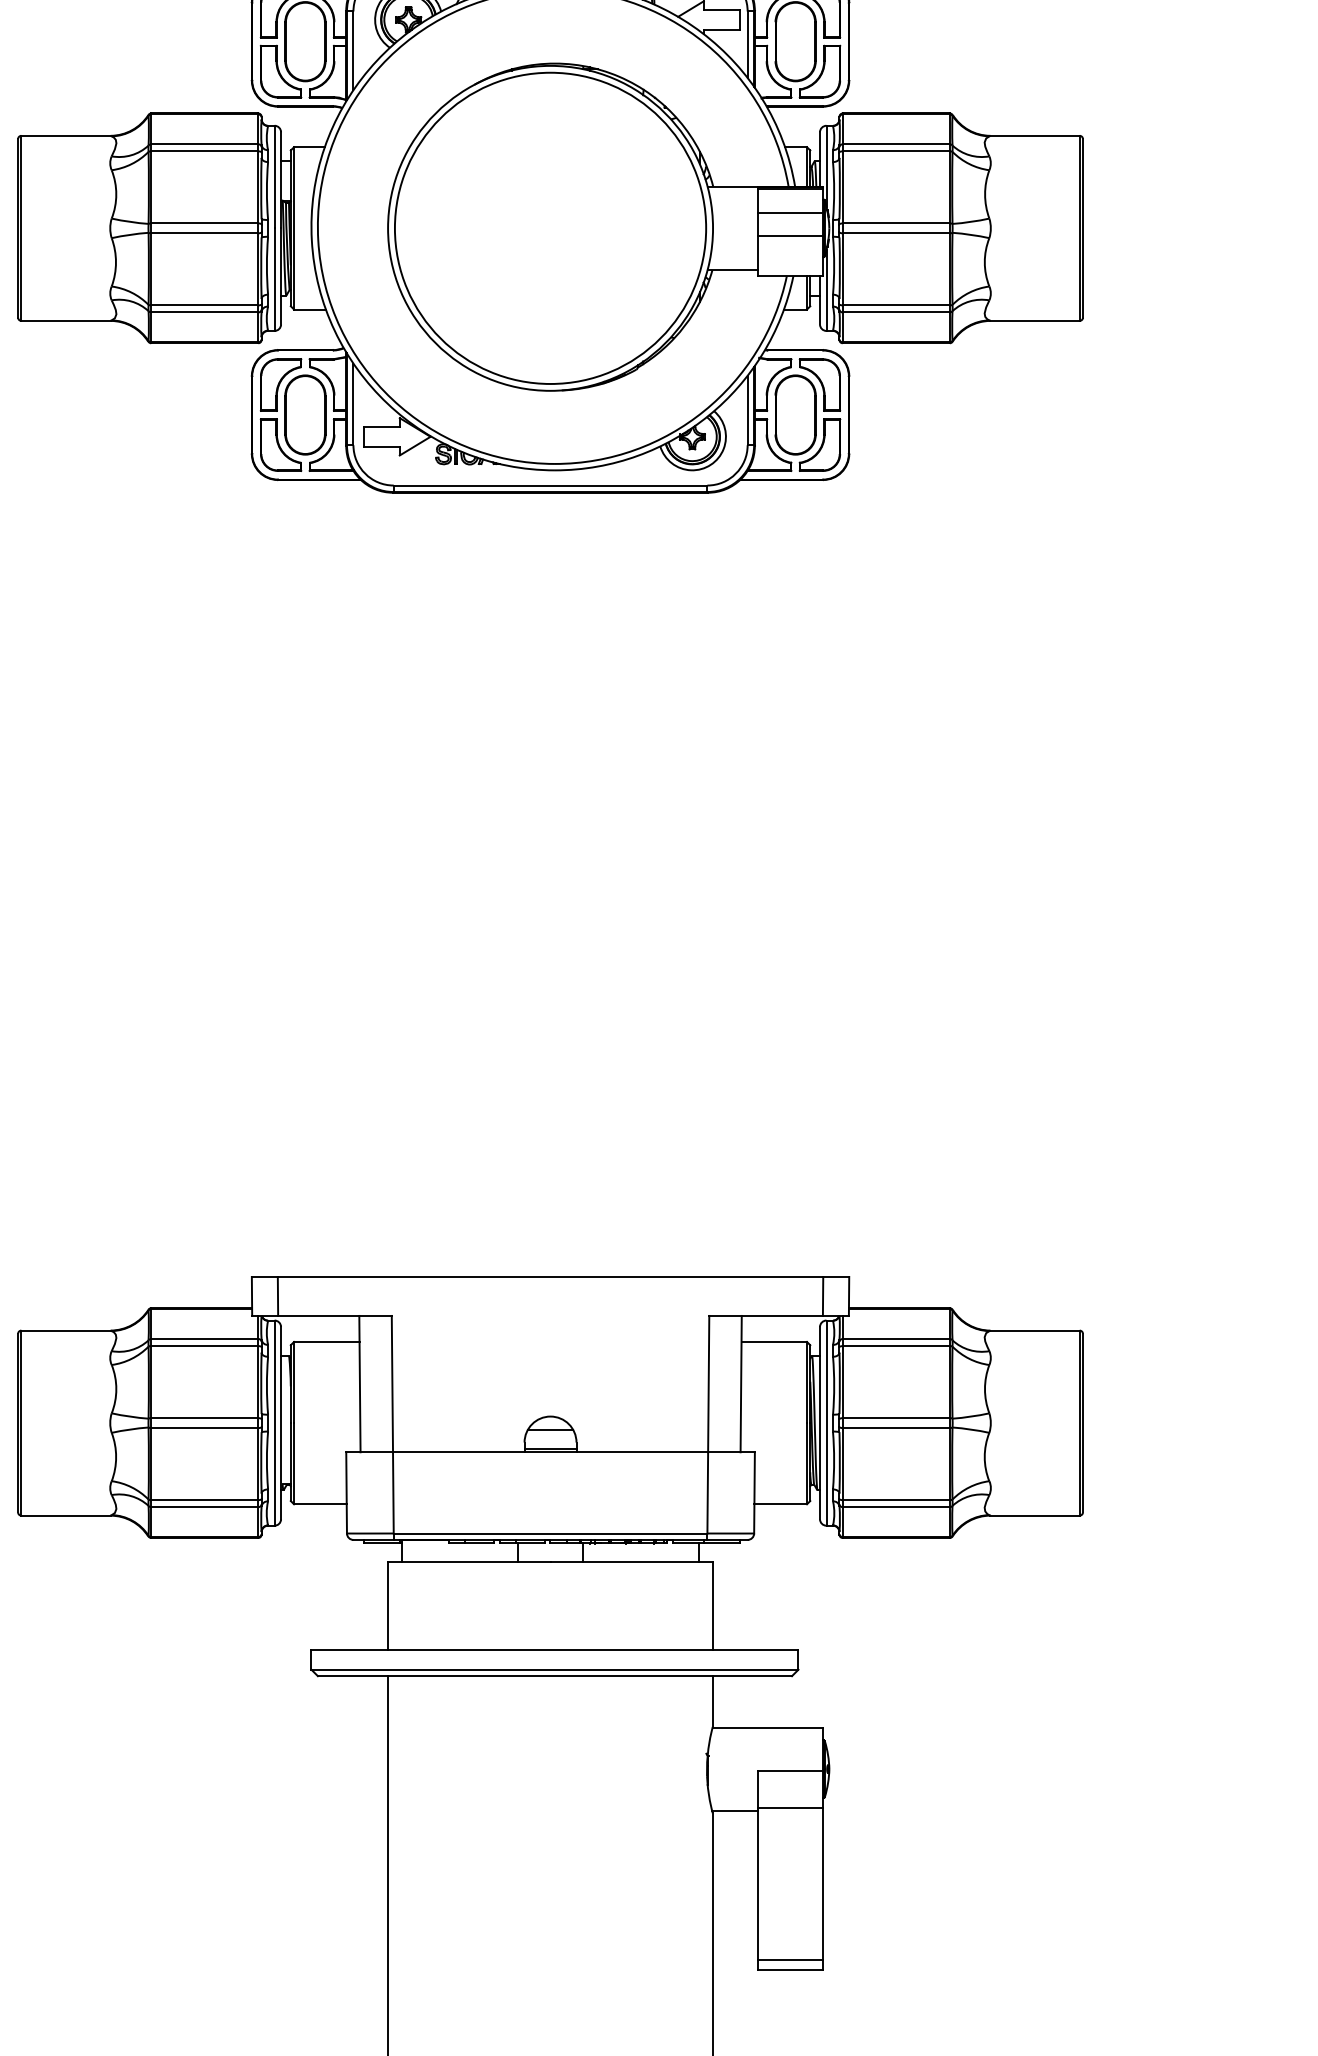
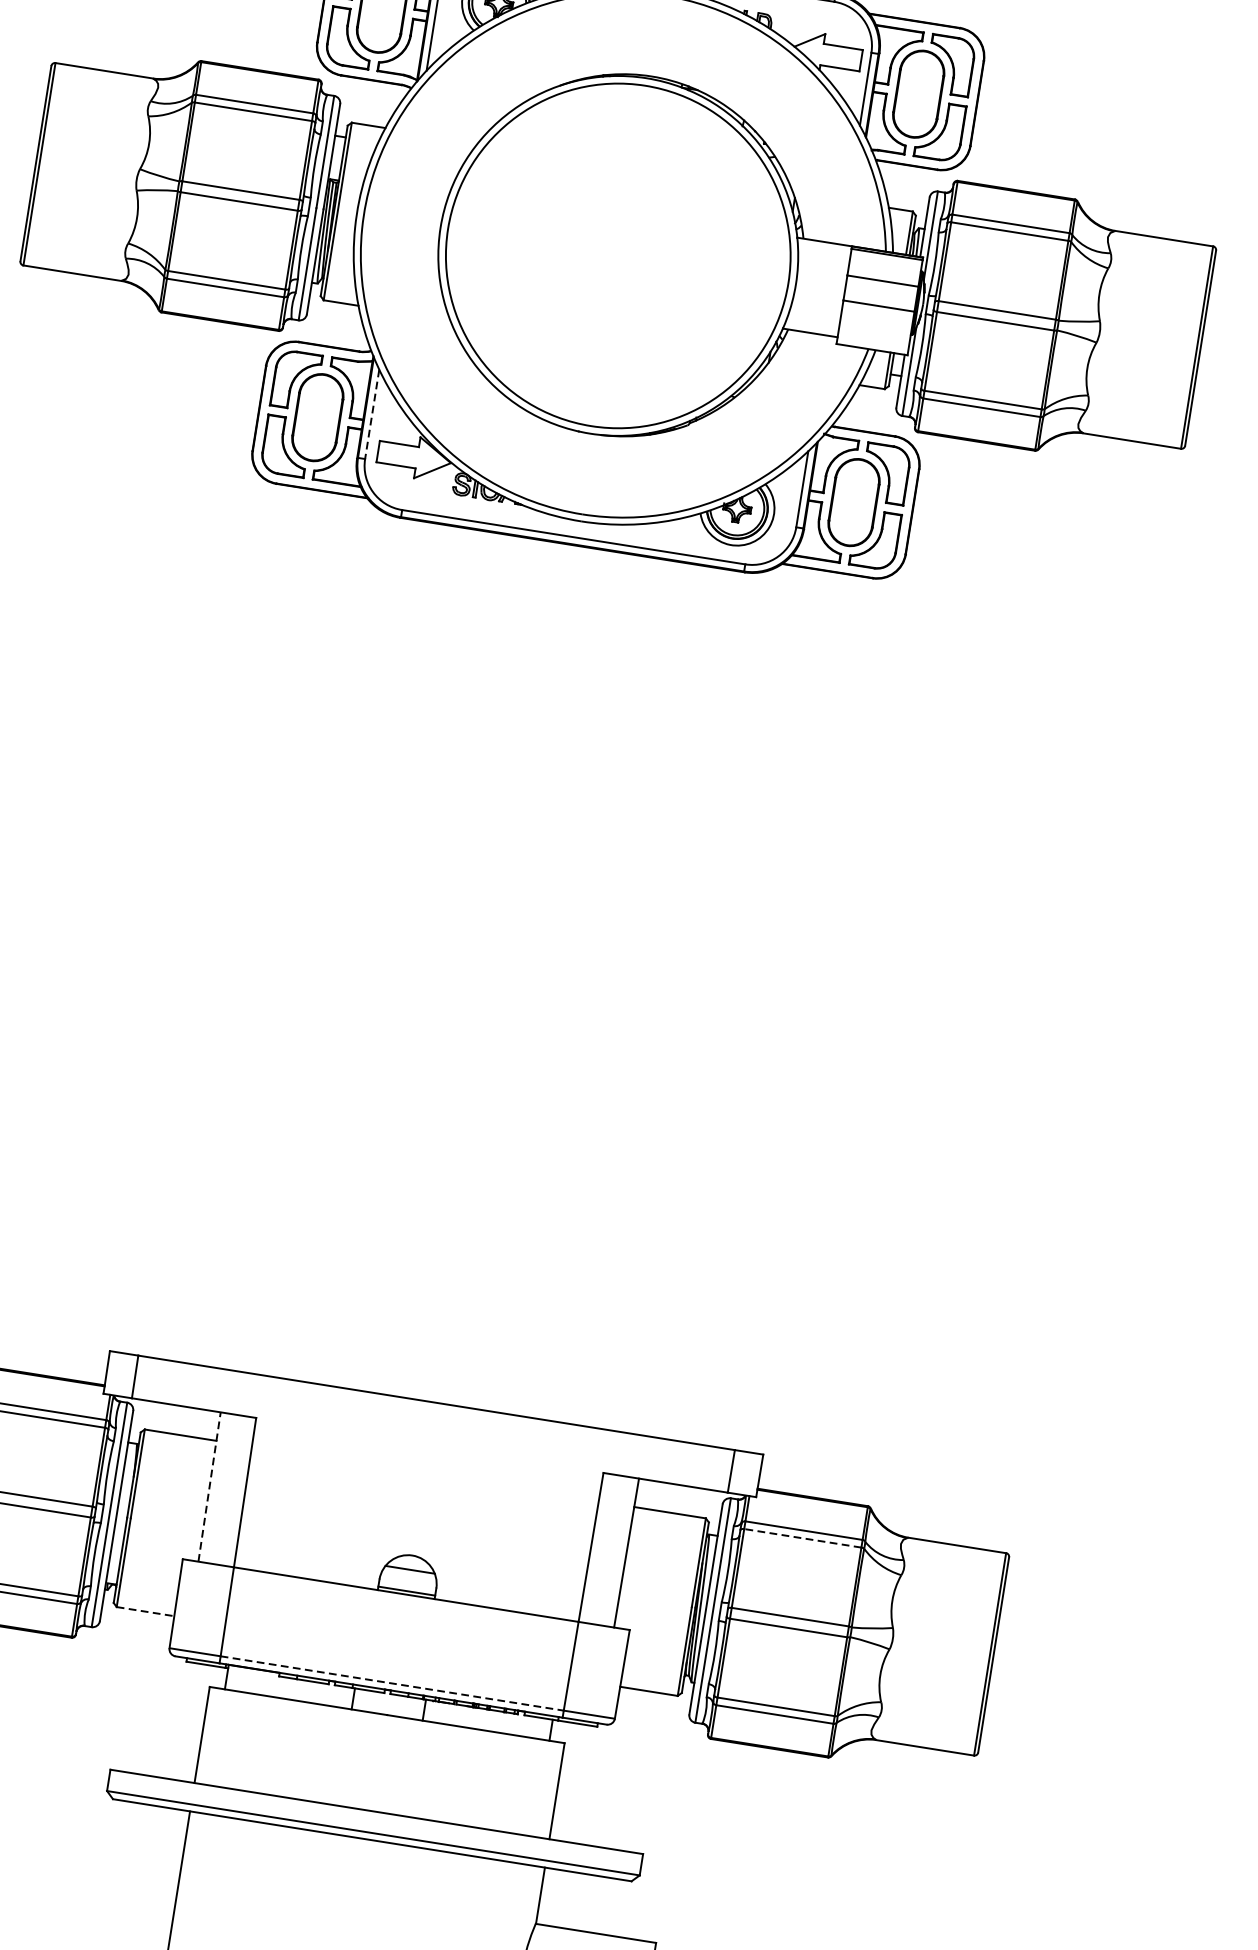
line: (353, 404) -> (372, 414), solid -> dashed
line: (896, 1346) -> (802, 1538), solid -> dashed
line: (359, 1383) -> (209, 1486), solid -> dashed
line: (320, 1504) -> (145, 1611), solid -> dashed
line: (550, 1533) -> (392, 1683), solid -> dashed

